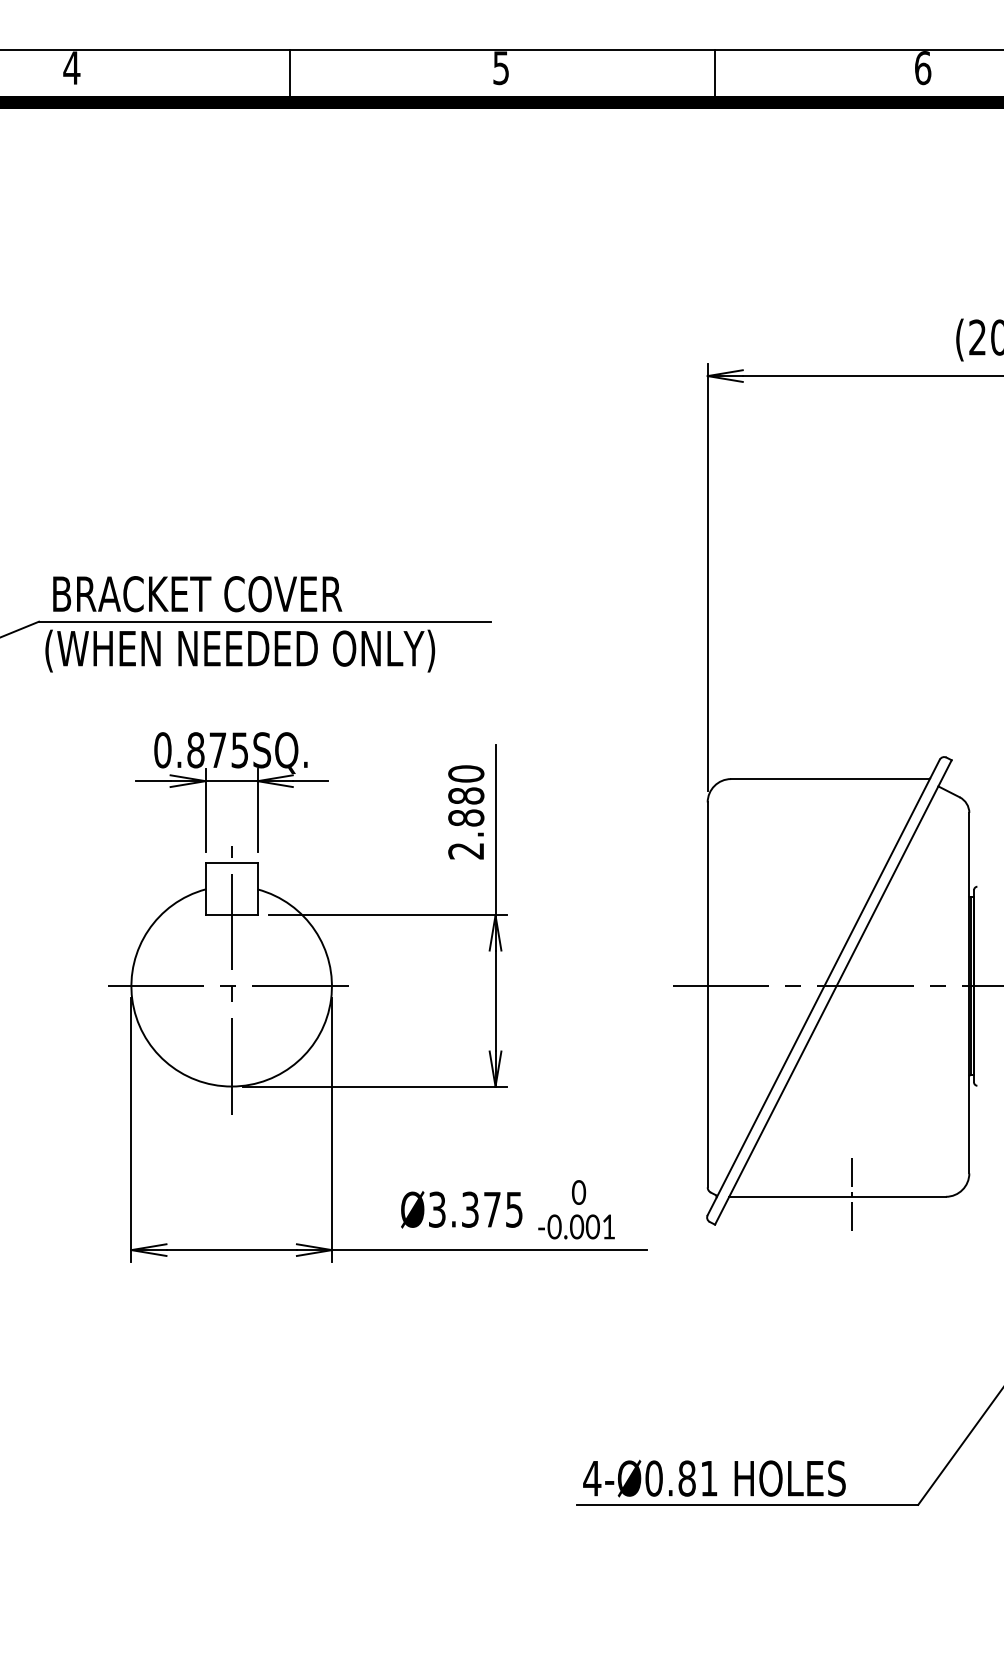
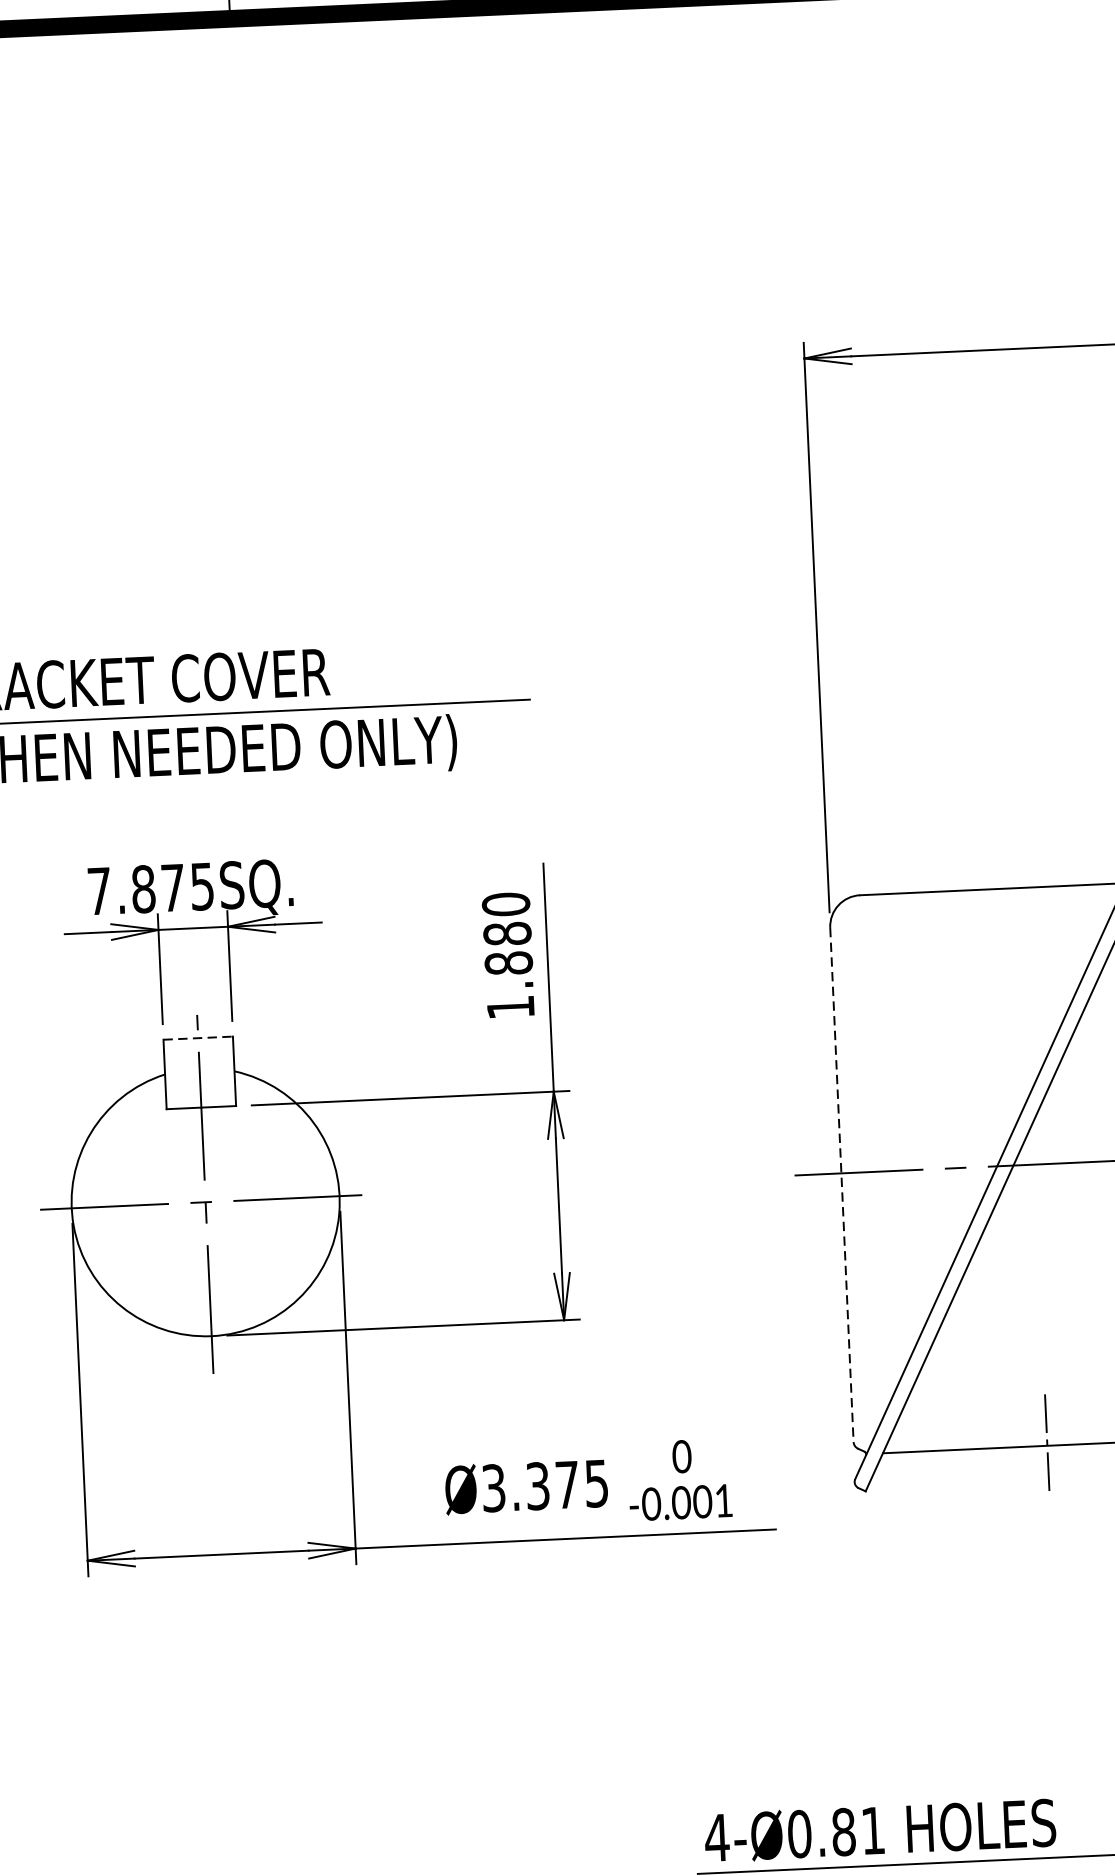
text: (162, 750) -> (98, 891), 0.875SQ. -> 7.875SQ.
text: (465, 851) -> (509, 1008), 2.880 -> 1.880
line: (231, 863) -> (197, 1038), solid -> dashed
line: (707, 995) -> (841, 1185), solid -> dashed

